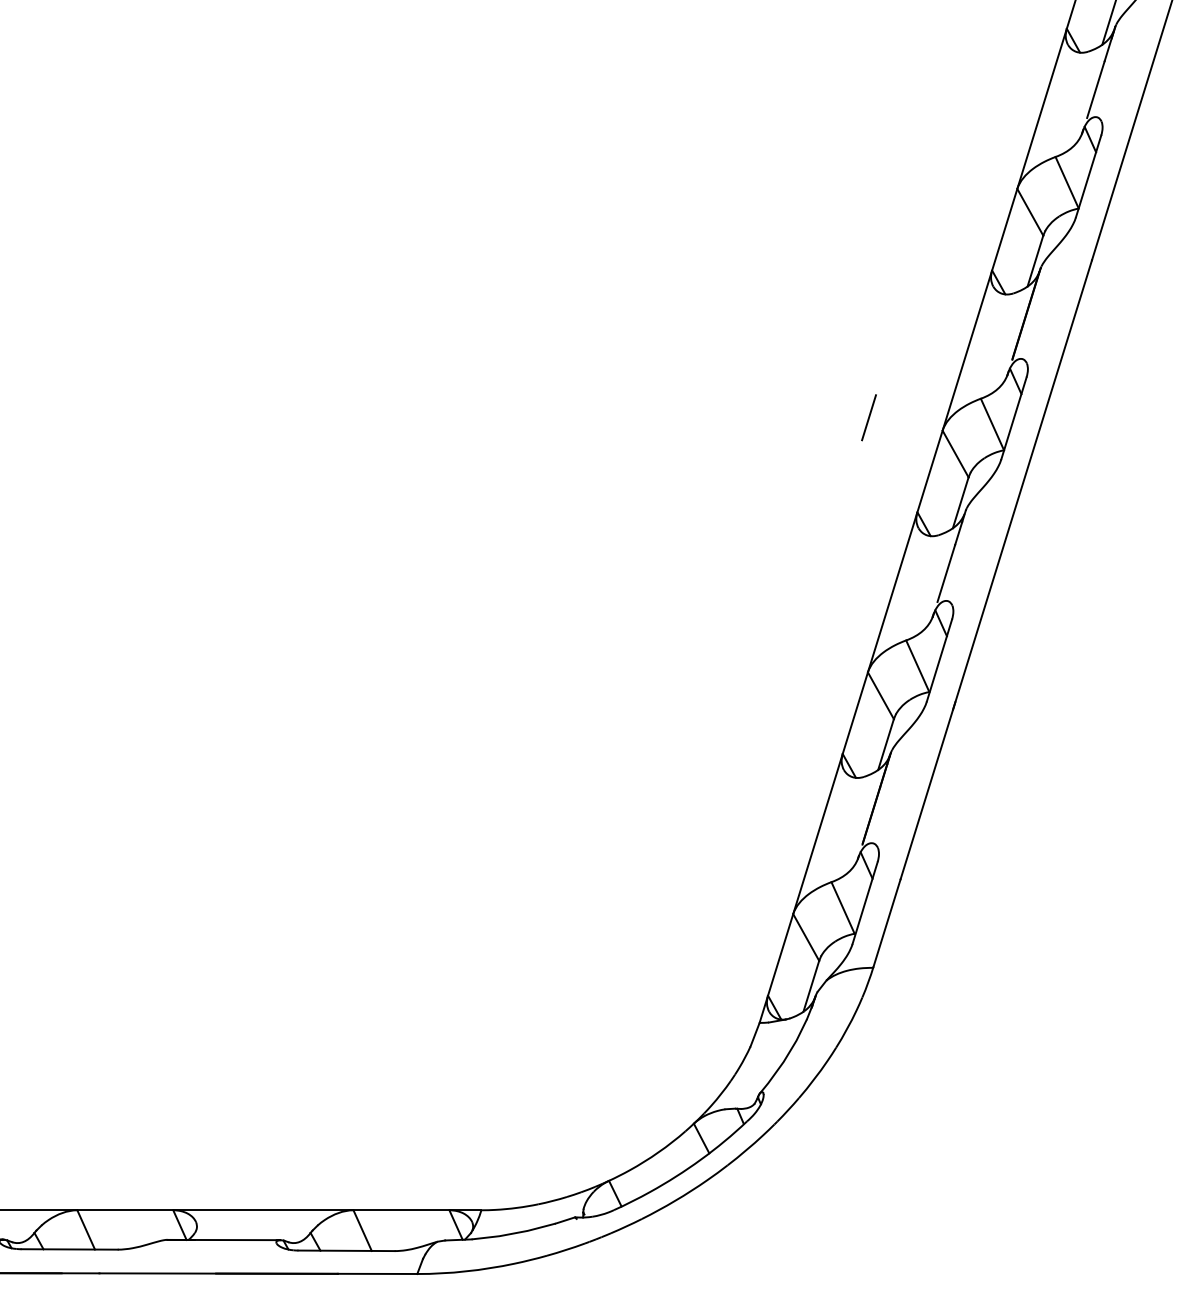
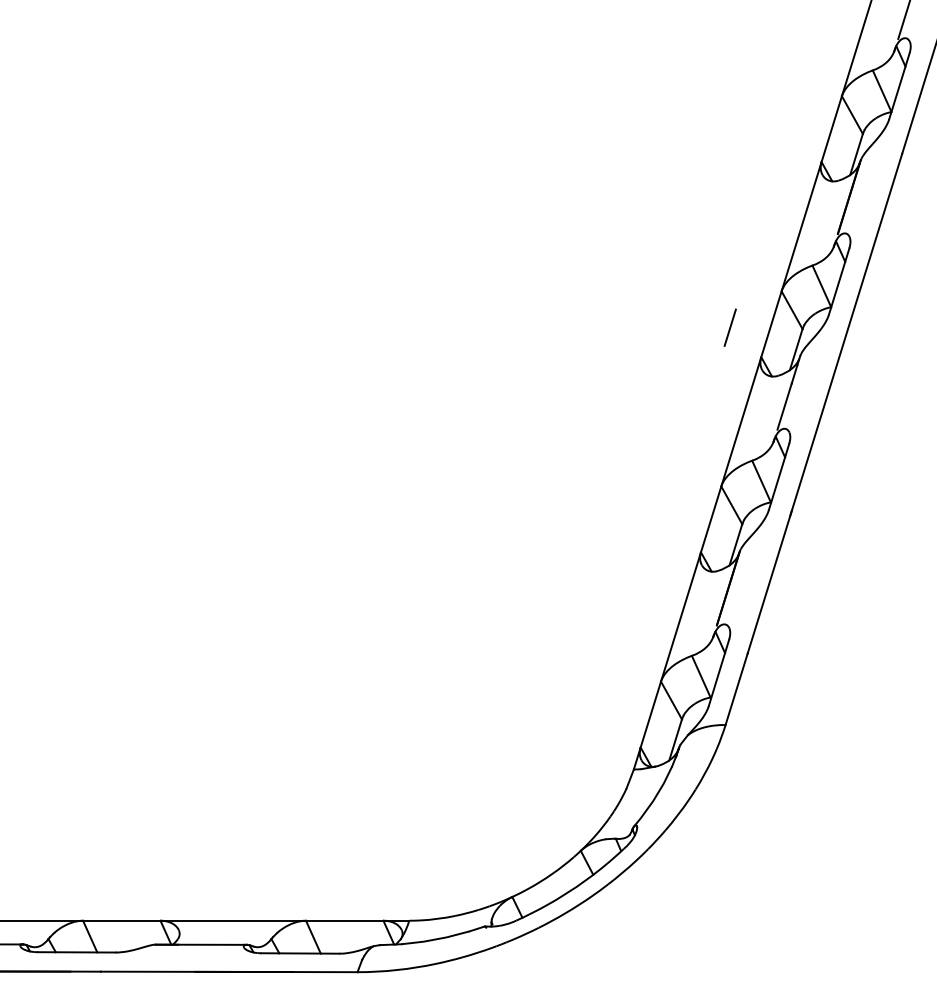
line: (868, 417) -> (729, 327), moved

